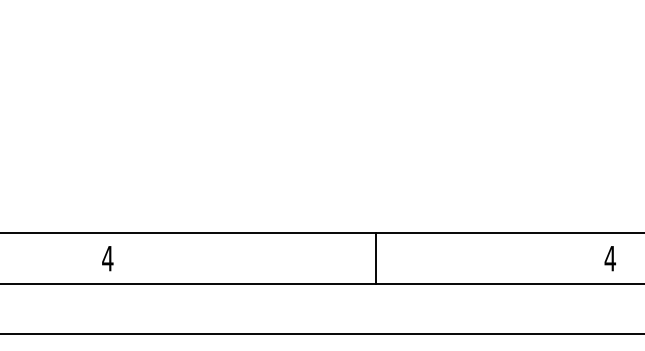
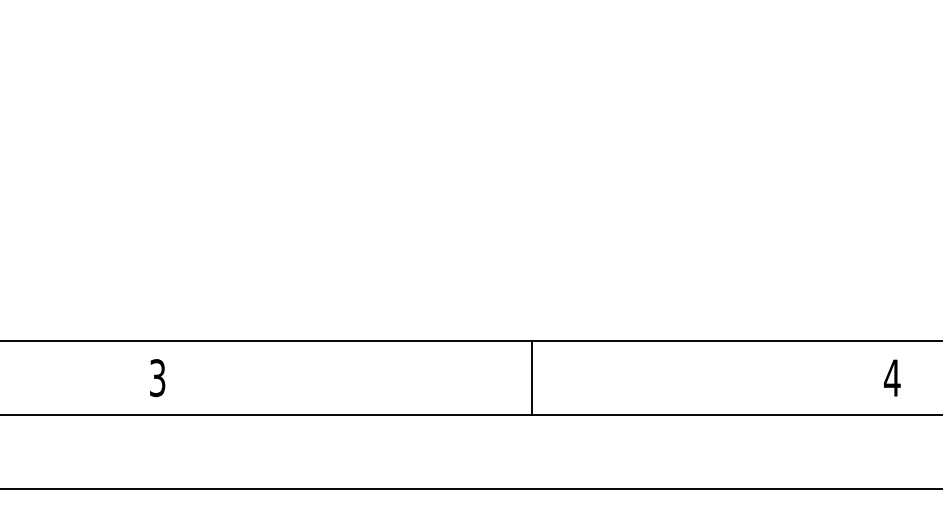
text: (107, 258) -> (157, 377), 4 -> 3
line: (376, 258) -> (532, 377), moved

